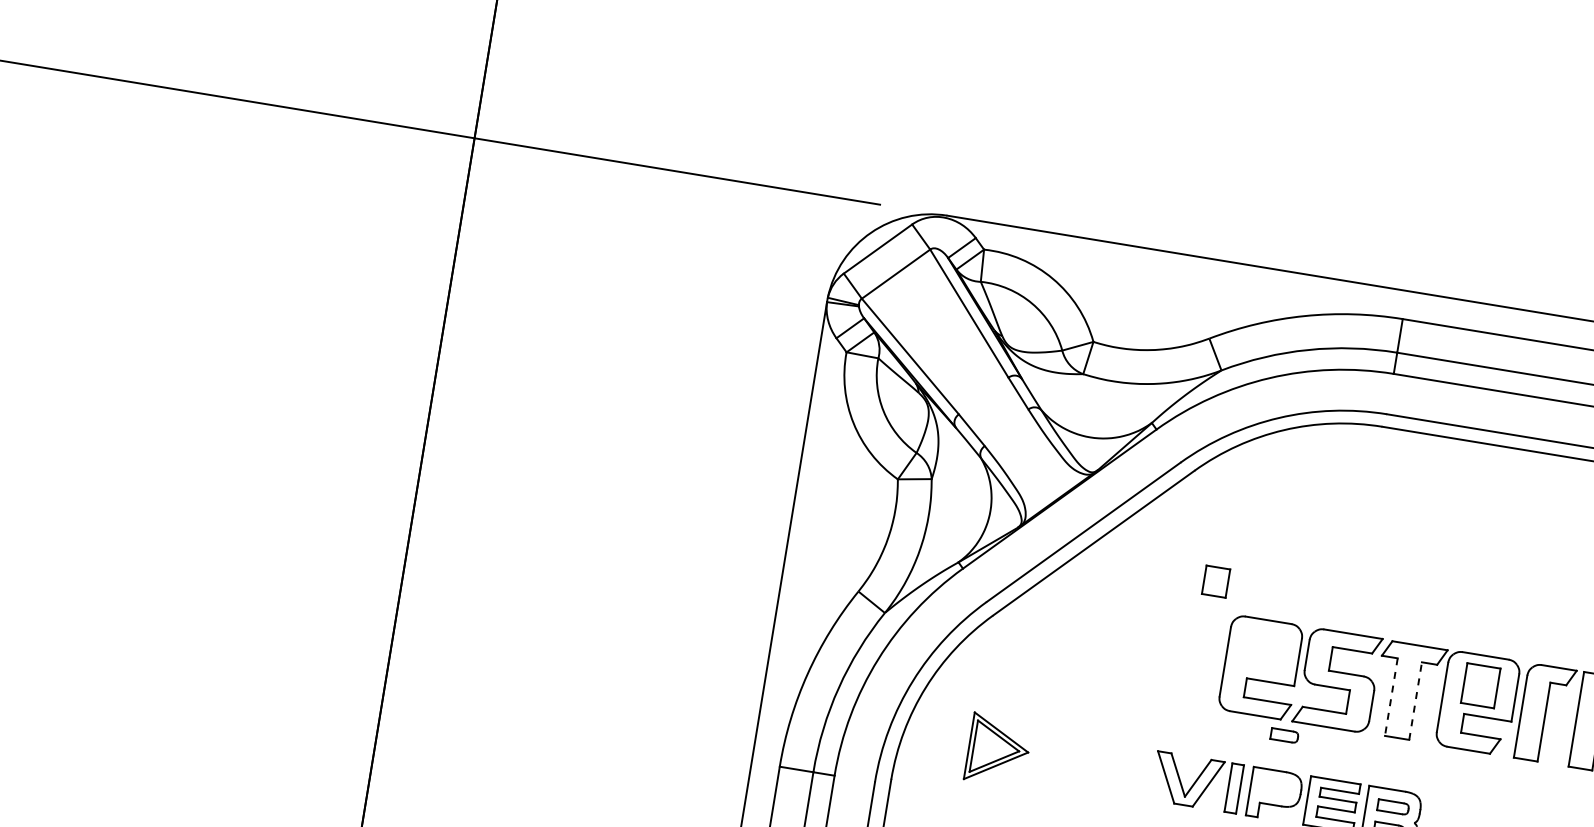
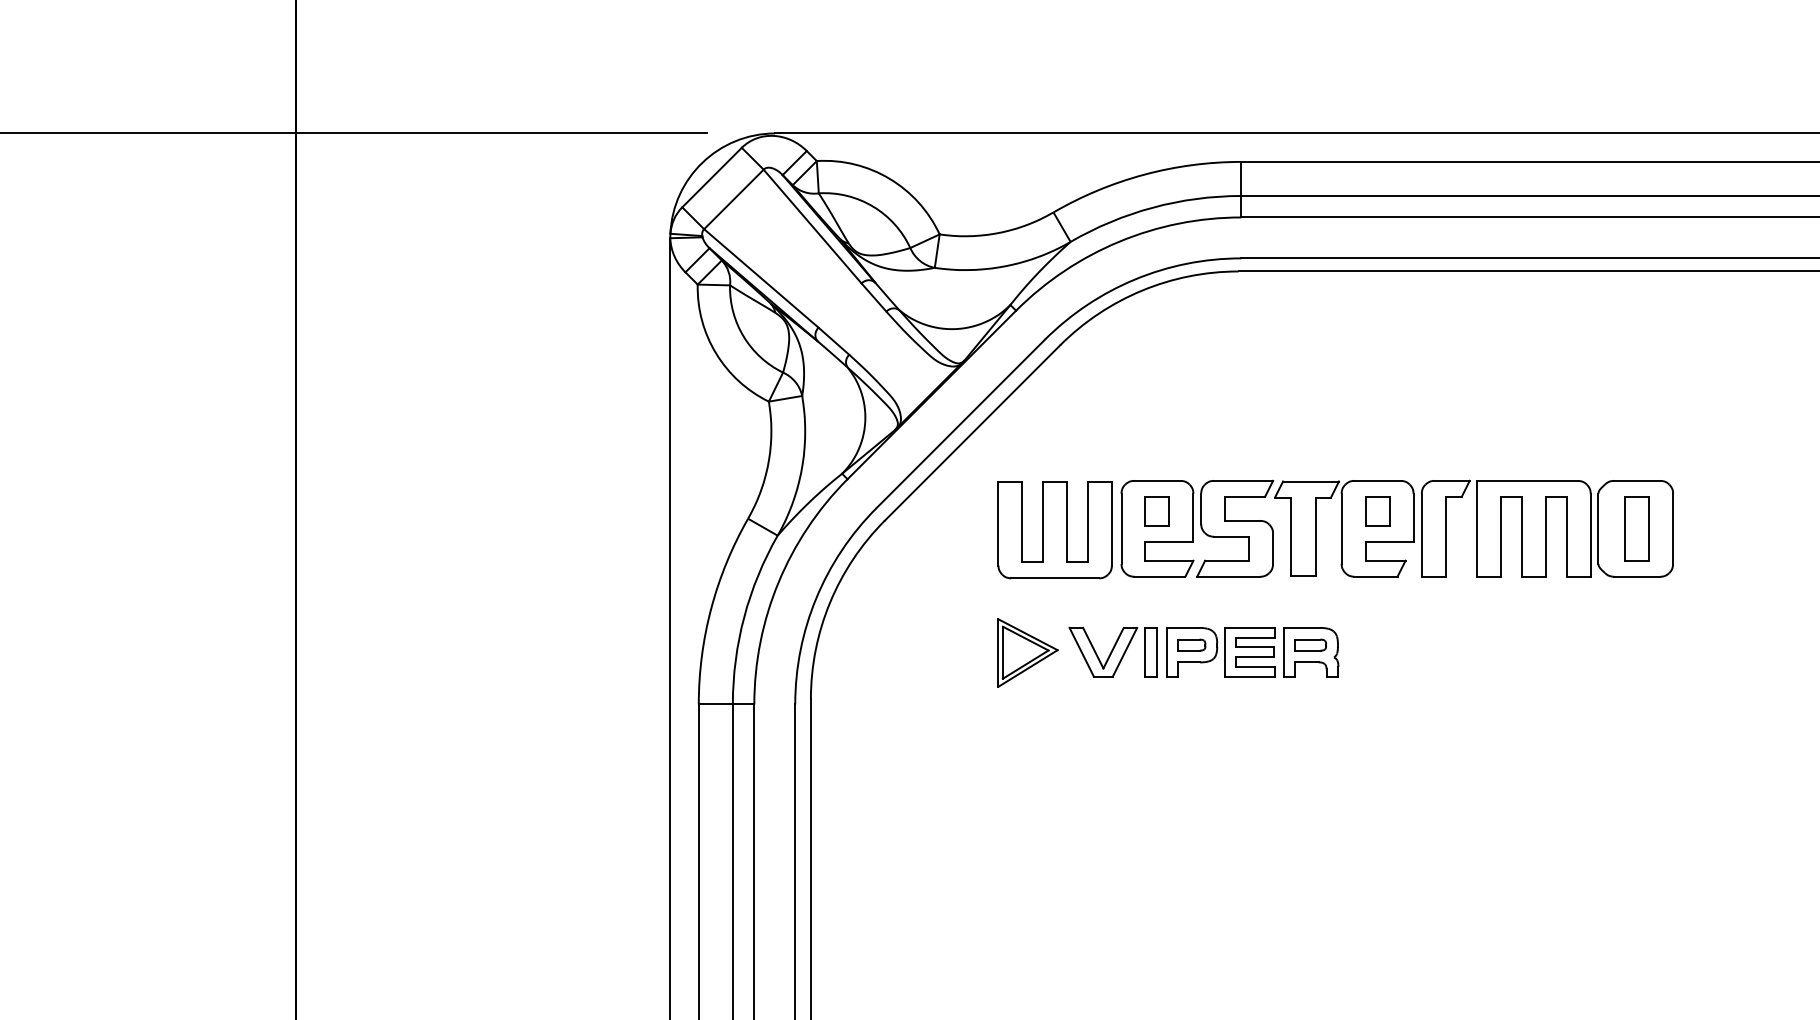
part: (1215, 581) -> (1156, 511), moved
part: (1158, 652) -> (1054, 530), added
part: (1480, 686) -> (1377, 511), size x0.71
line: (1391, 697) -> (1291, 537), dashed -> solid
line: (1415, 700) -> (1315, 536), dashed -> solid
part: (1284, 734) -> (1191, 644), moved
part: (998, 749) -> (1027, 652), moved

